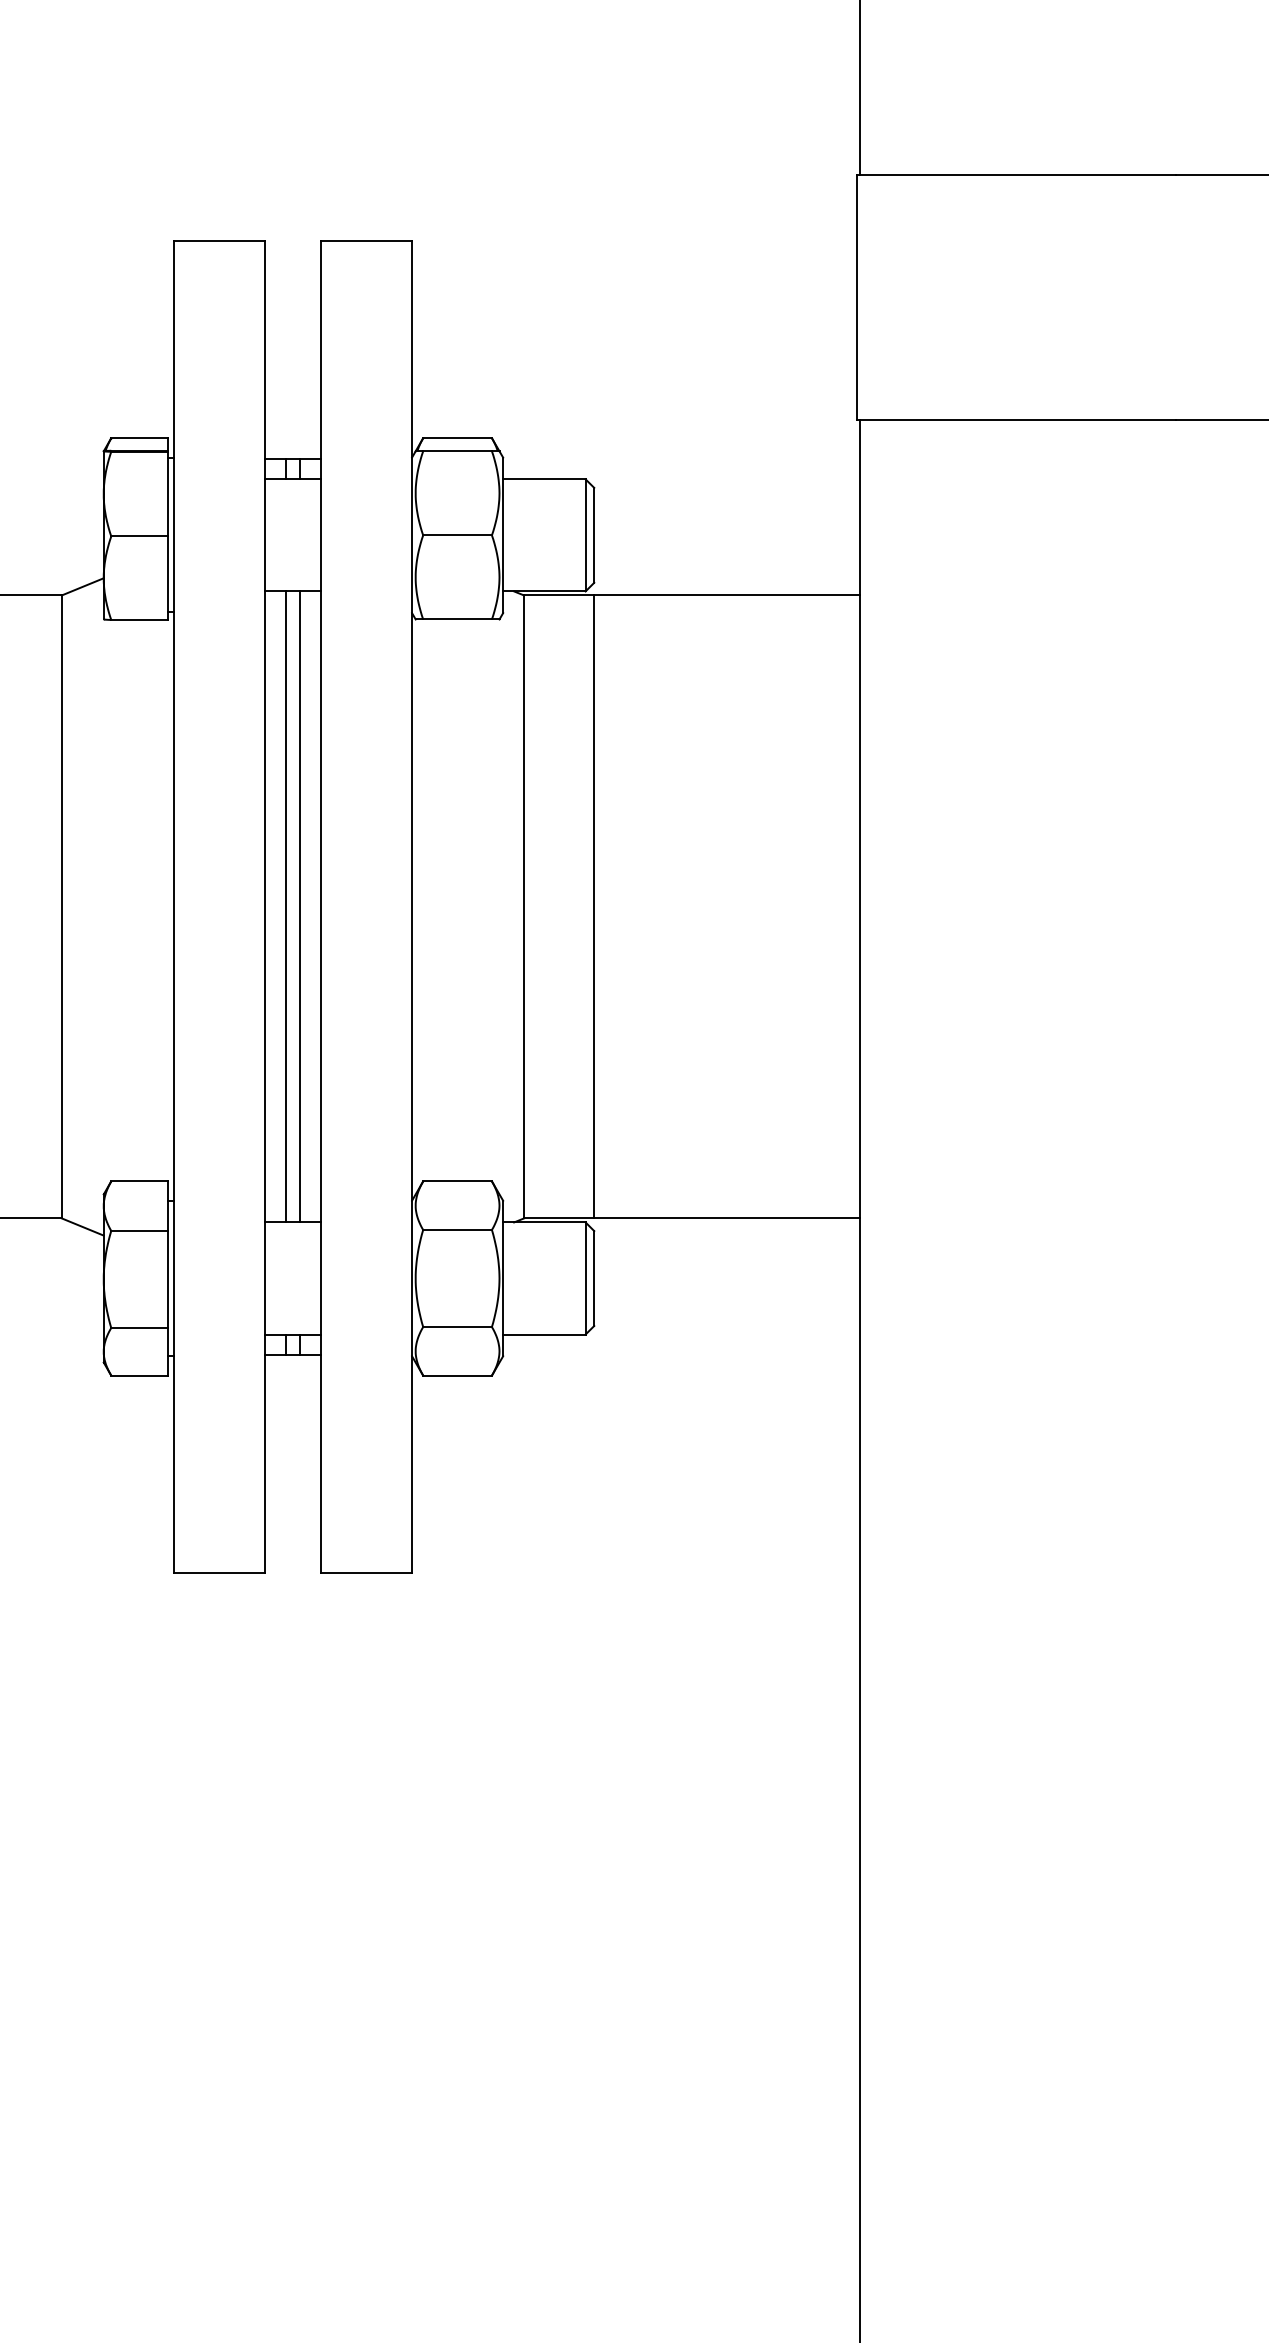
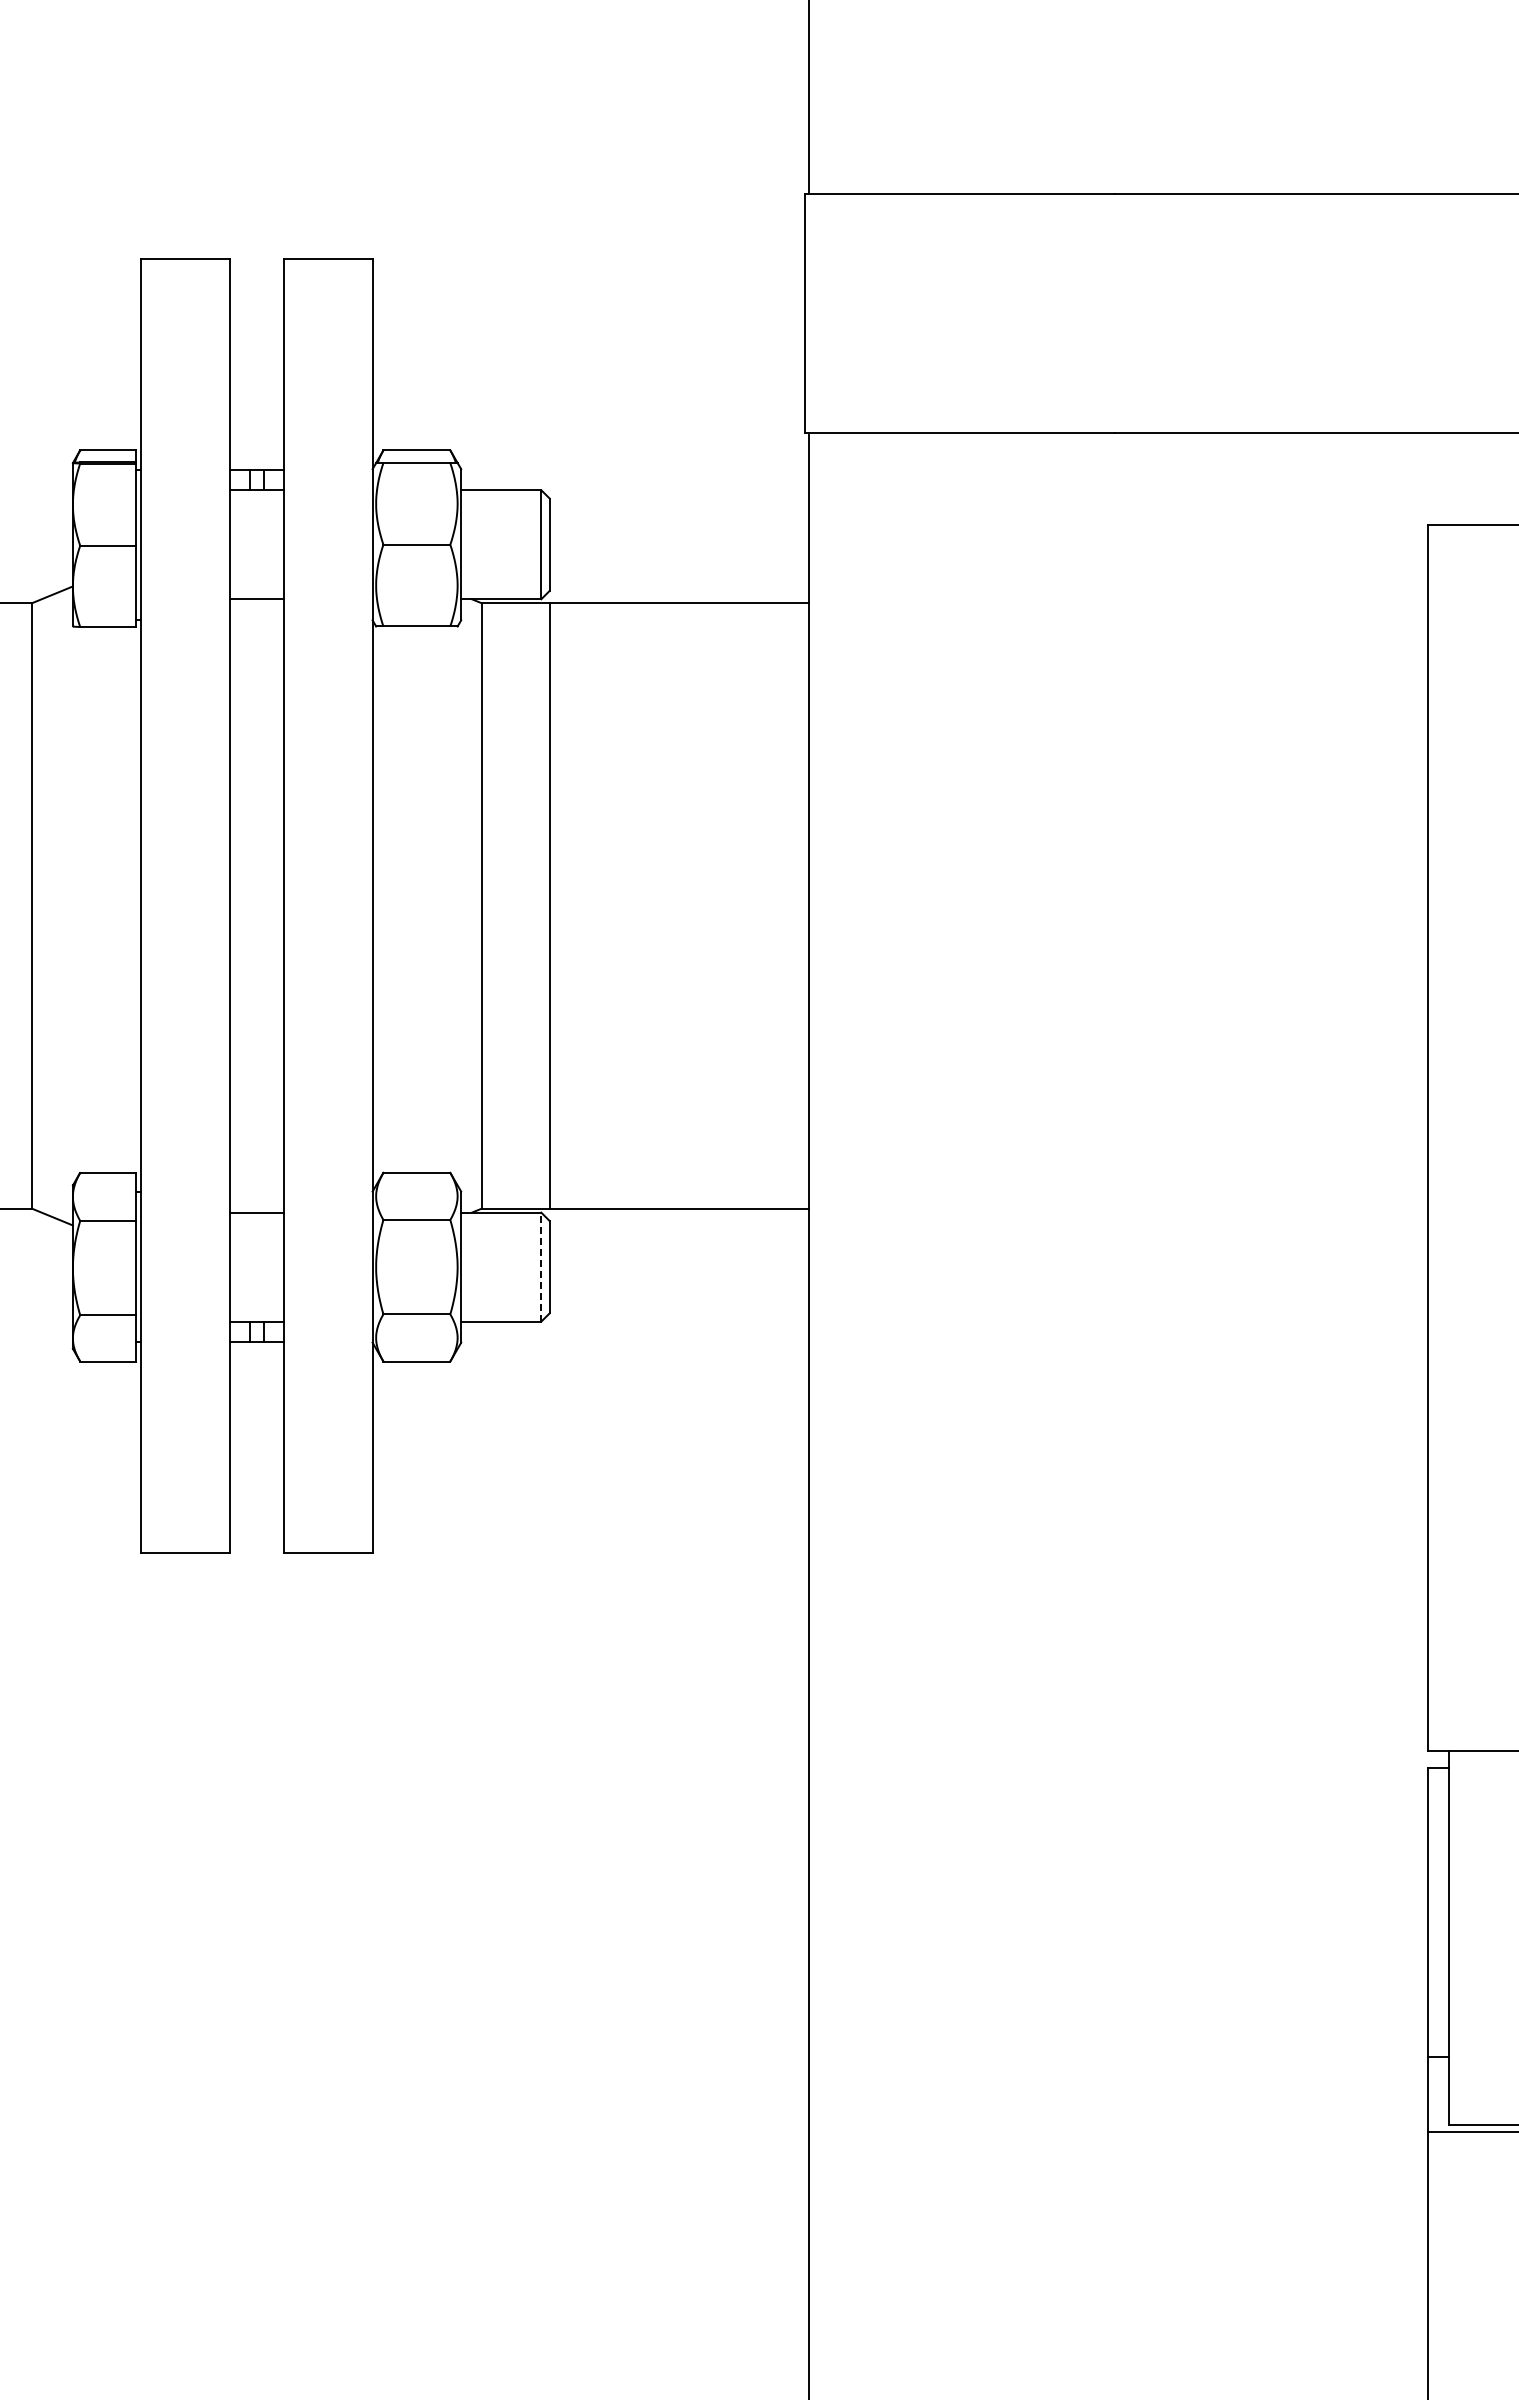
line: (286, 906) -> (250, 905), removed
line: (299, 906) -> (263, 905), removed
line: (585, 1277) -> (541, 1266), solid -> dashed

